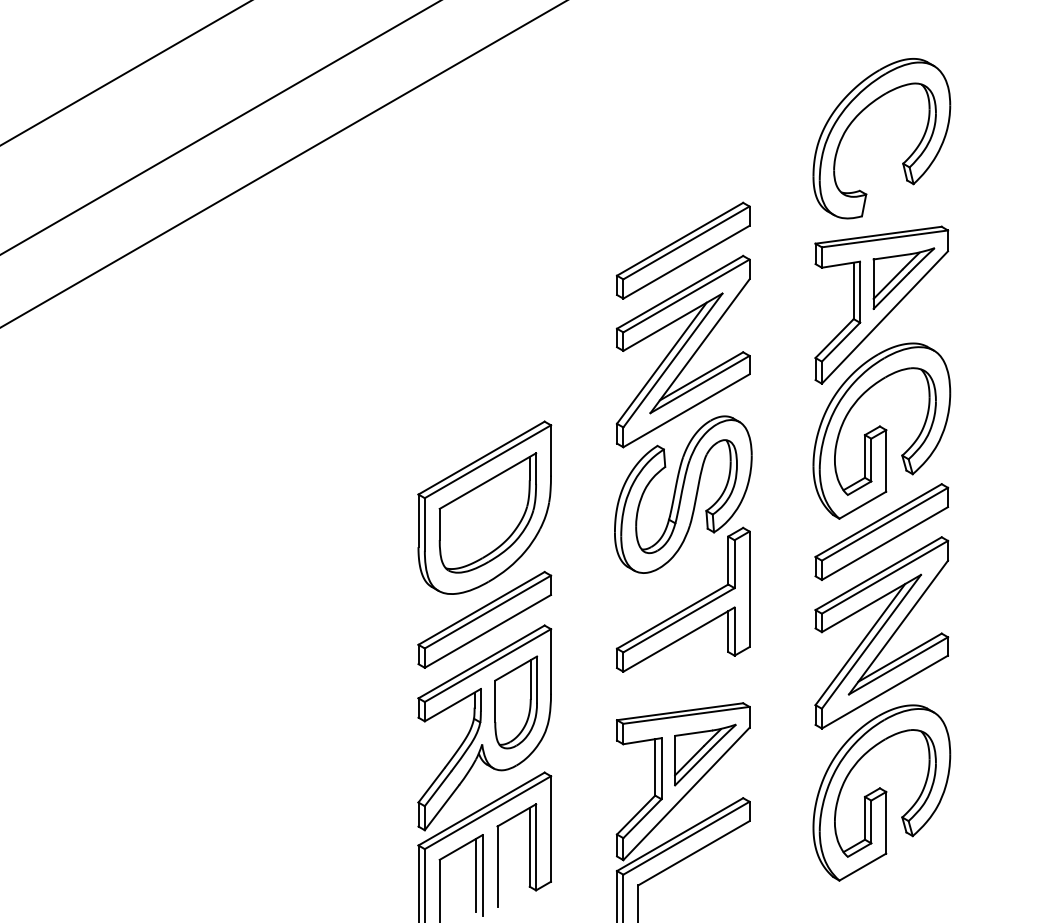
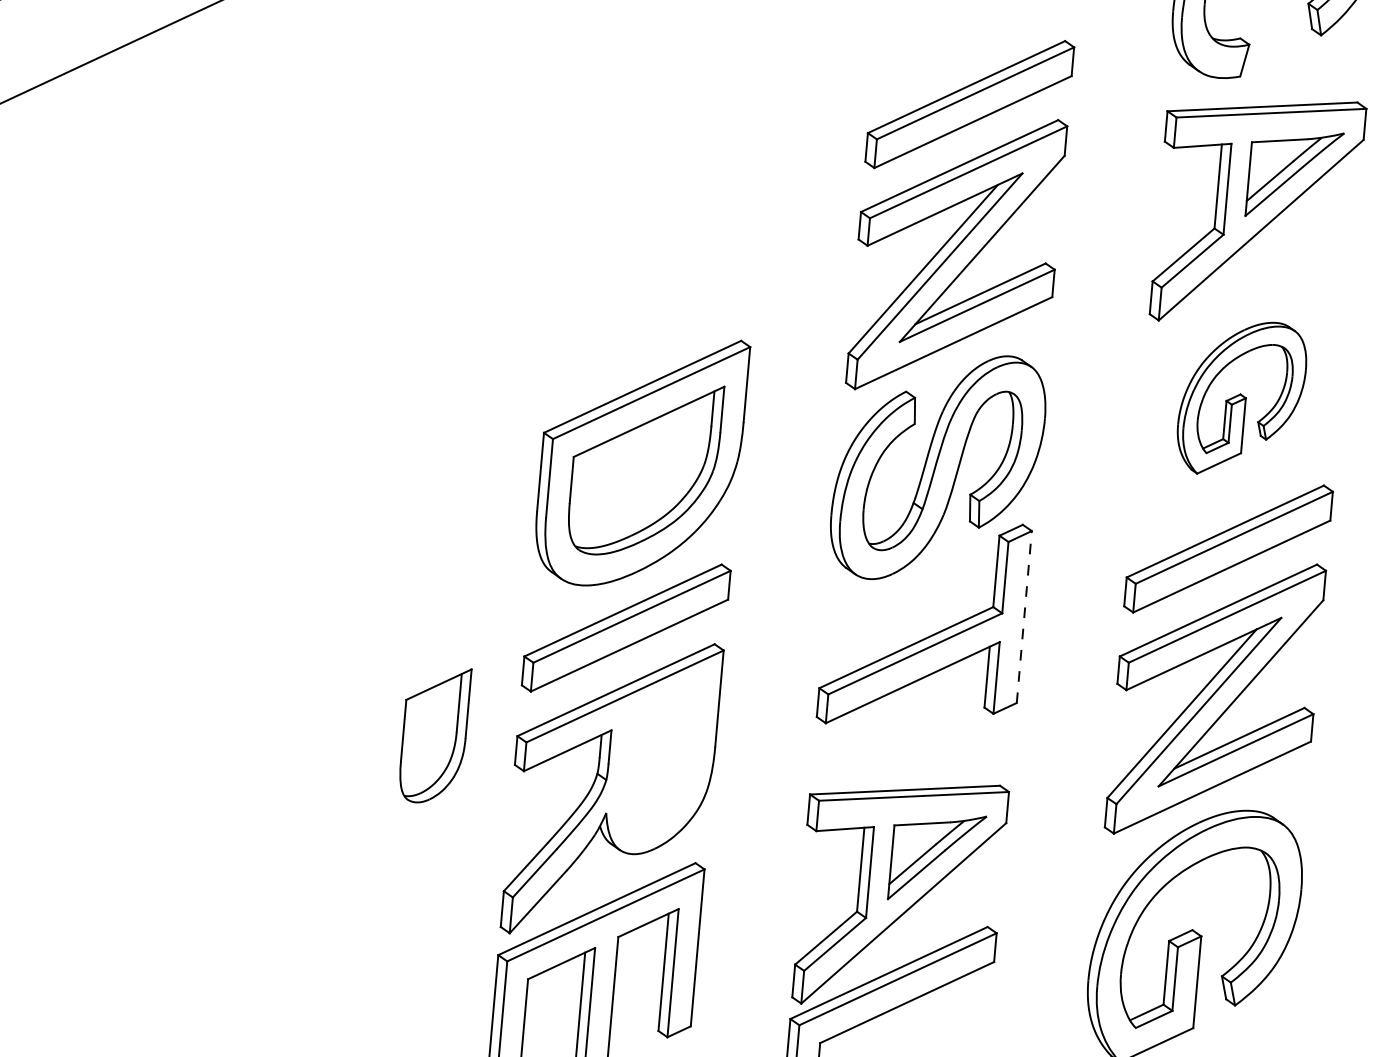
part: (881, 430) -> (1241, 397), size x0.6
line: (749, 589) -> (1024, 617), solid -> dashed
part: (516, 702) -> (435, 735), moved

